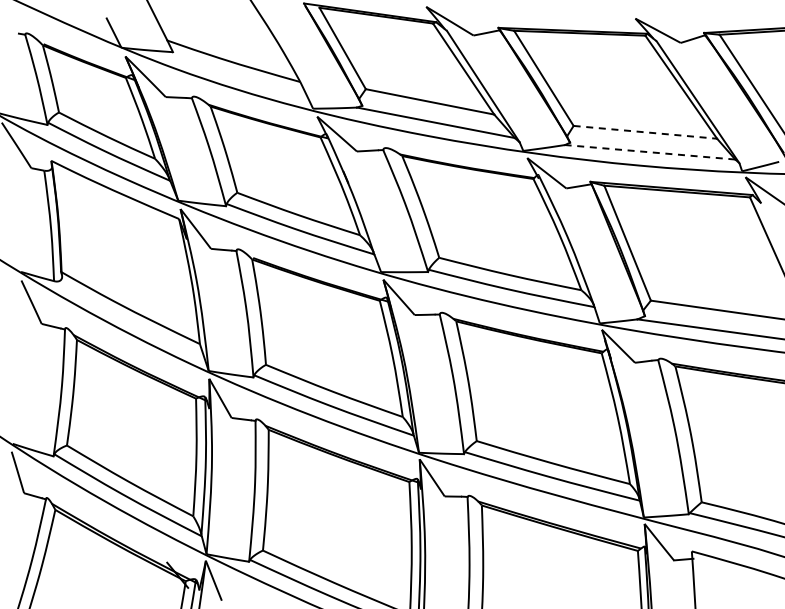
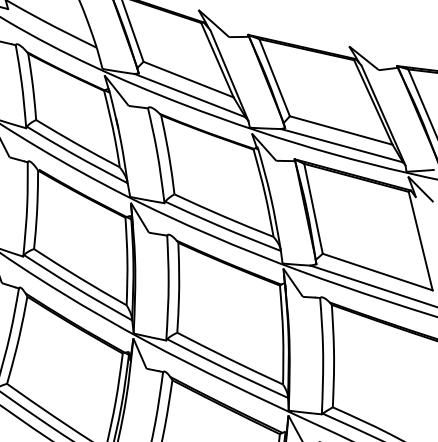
line: (645, 132) -> (341, 130), dashed -> solid
line: (649, 152) -> (341, 145), dashed -> solid

